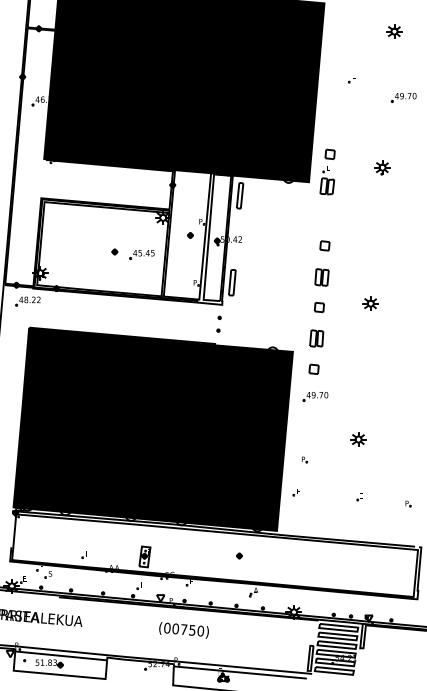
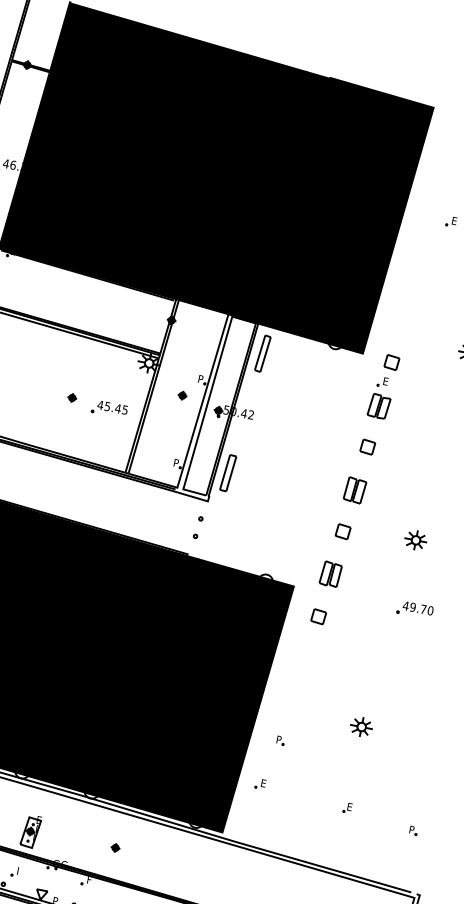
part: (327, 171) -> (383, 385), moved
part: (315, 396) -> (415, 609), moved
part: (239, 555) -> (115, 847), moved

